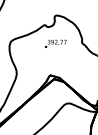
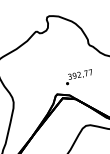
text: (55, 43) -> (78, 76), moved

